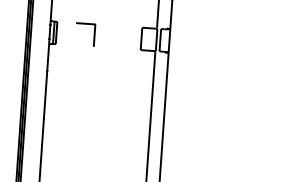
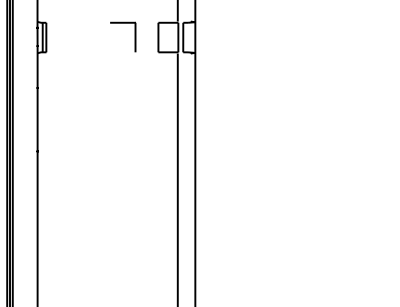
part: (93, 34) -> (134, 36), moved

